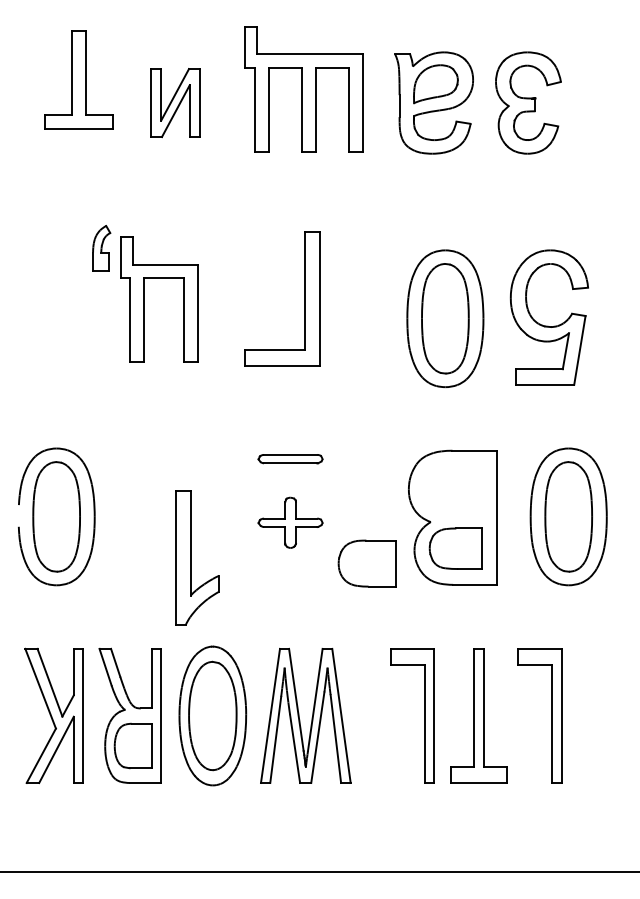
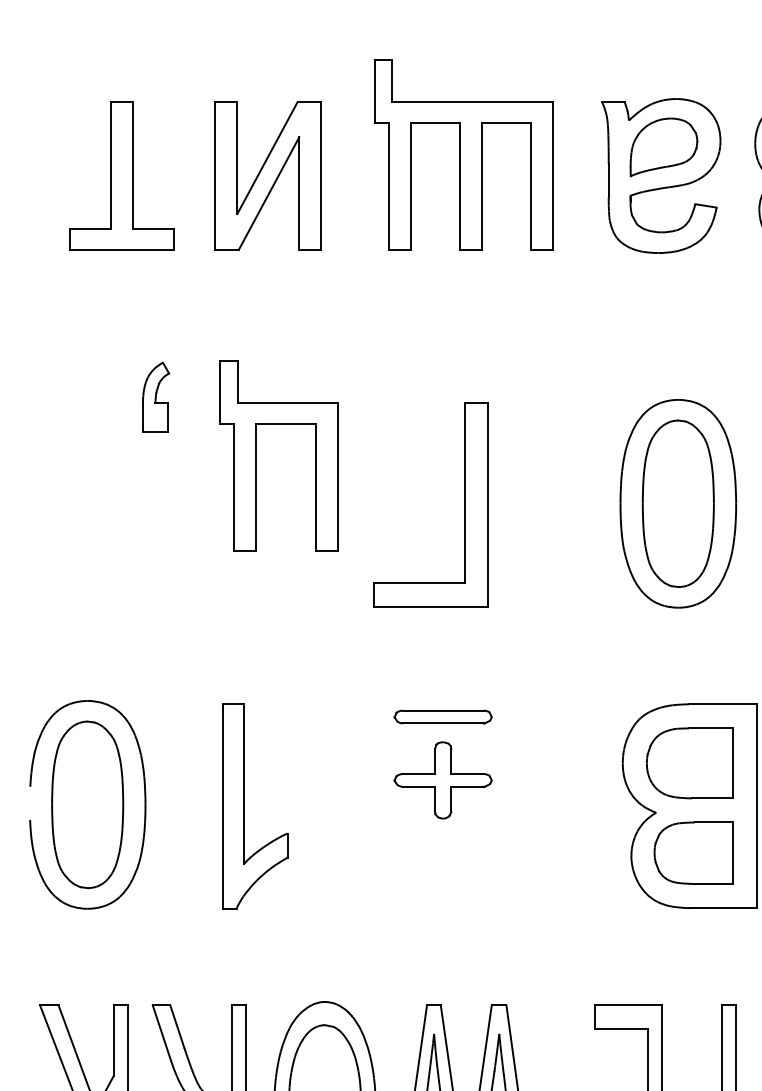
part: (78, 79) -> (120, 175), moved
part: (175, 102) -> (268, 175), size x1.43
part: (304, 298) -> (464, 504), moved
part: (144, 299) -> (256, 456), moved
part: (290, 522) -> (442, 779), moved
part: (197, 557) -> (254, 805), moved
part: (366, 563) -> (689, 763), moved

